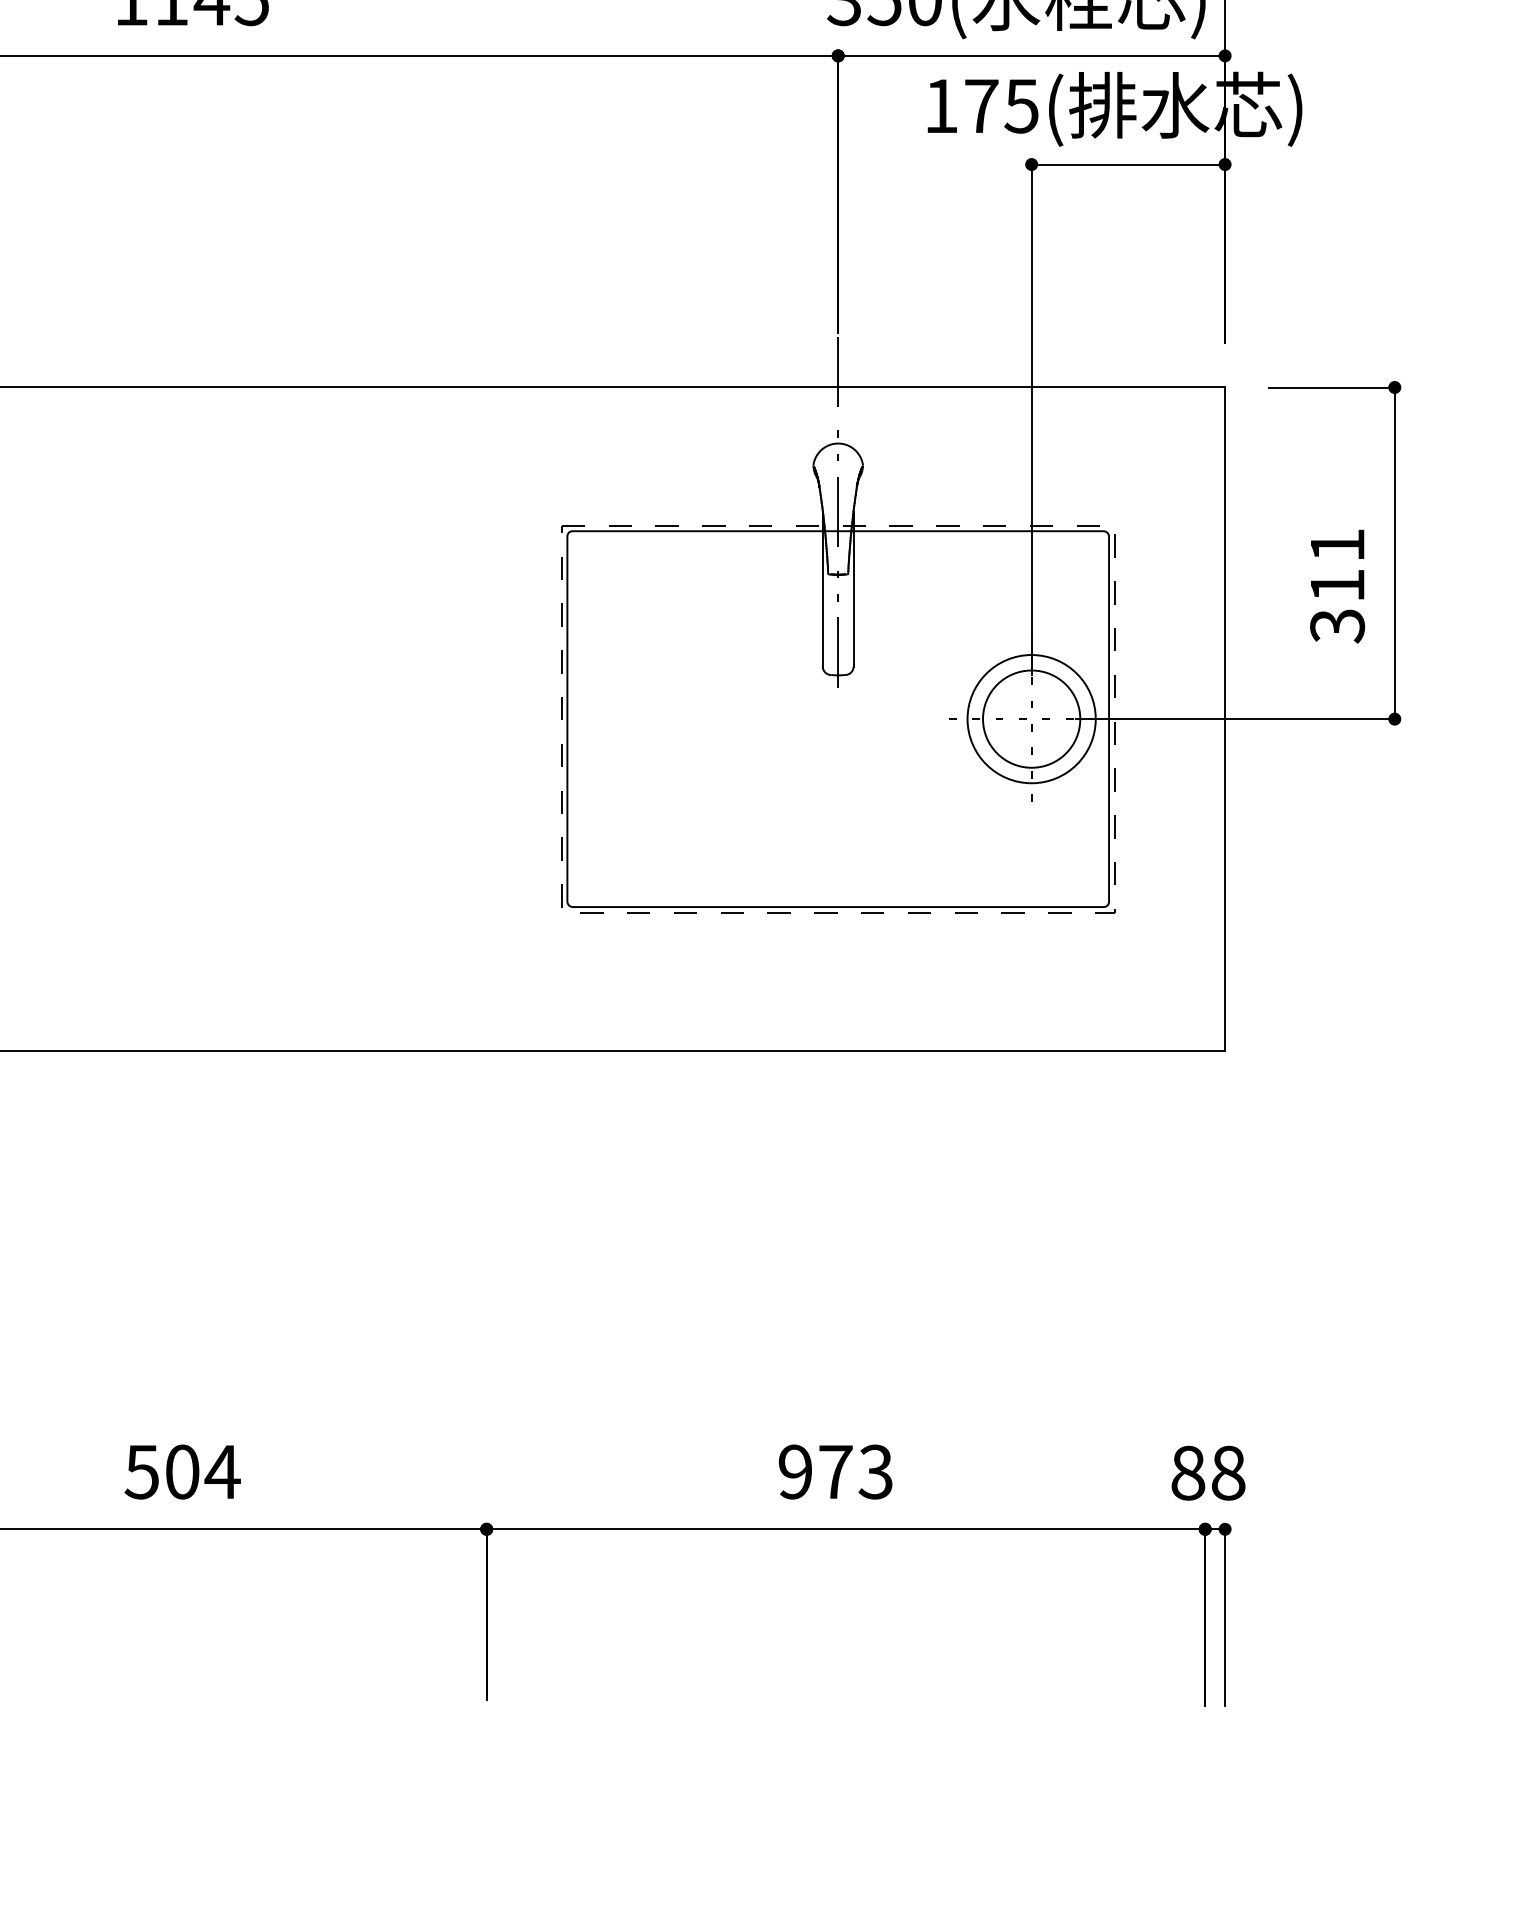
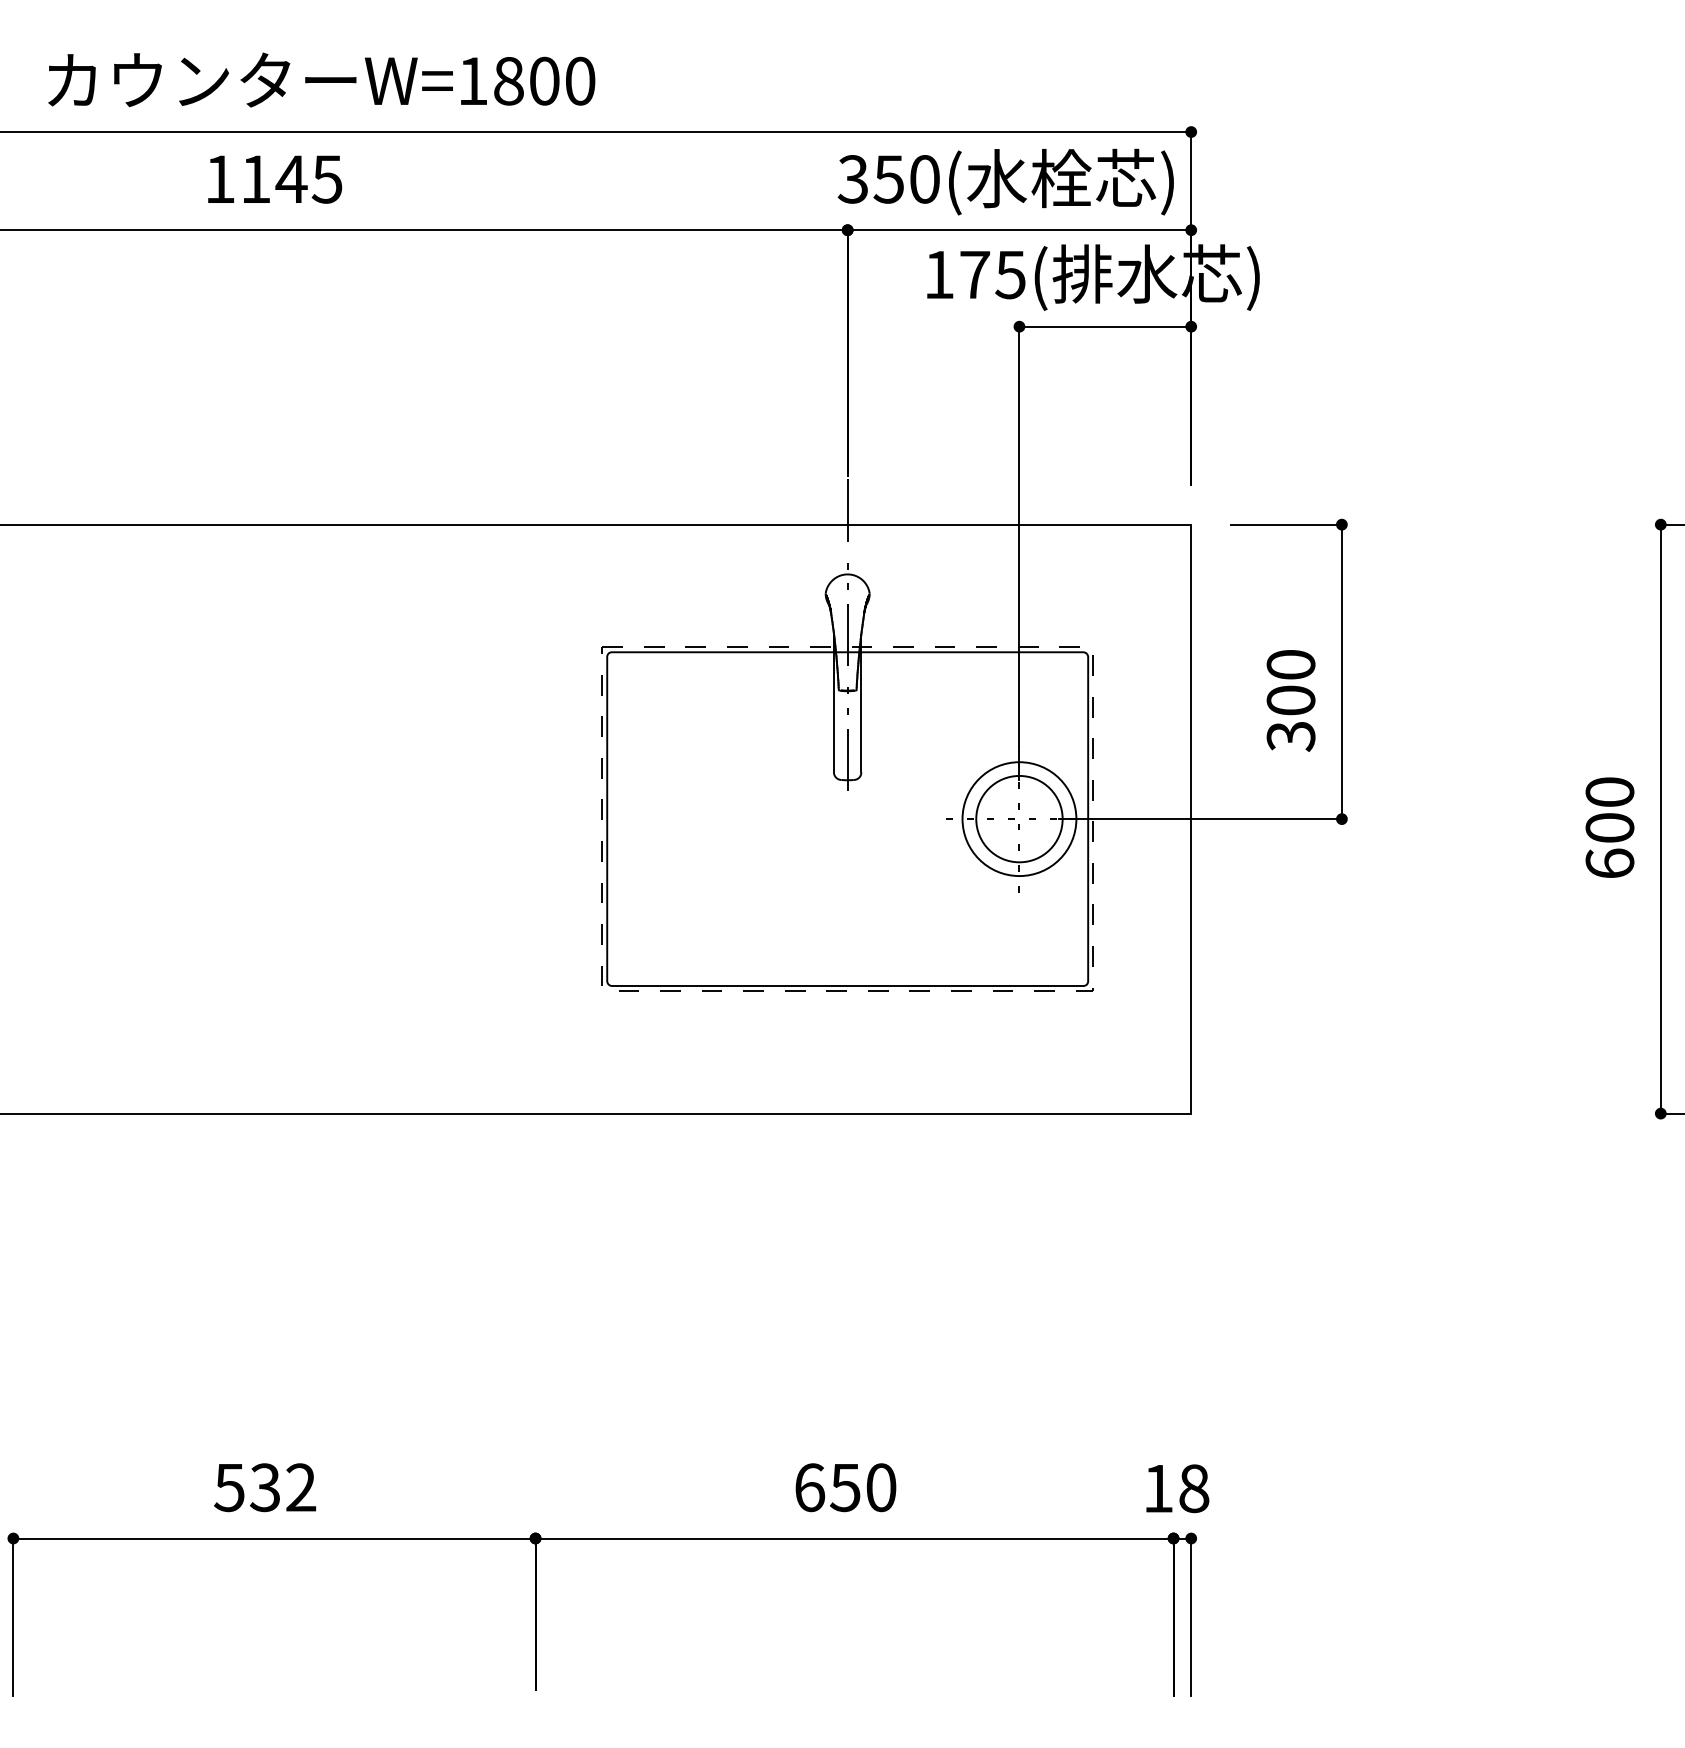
text: (1336, 565) -> (1290, 682), 311 -> 300
text: (202, 1471) -> (283, 1487), 504 -> 532
text: (835, 1471) -> (845, 1487), 973 -> 650
text: (1188, 1472) -> (1158, 1488), 88 -> 18

